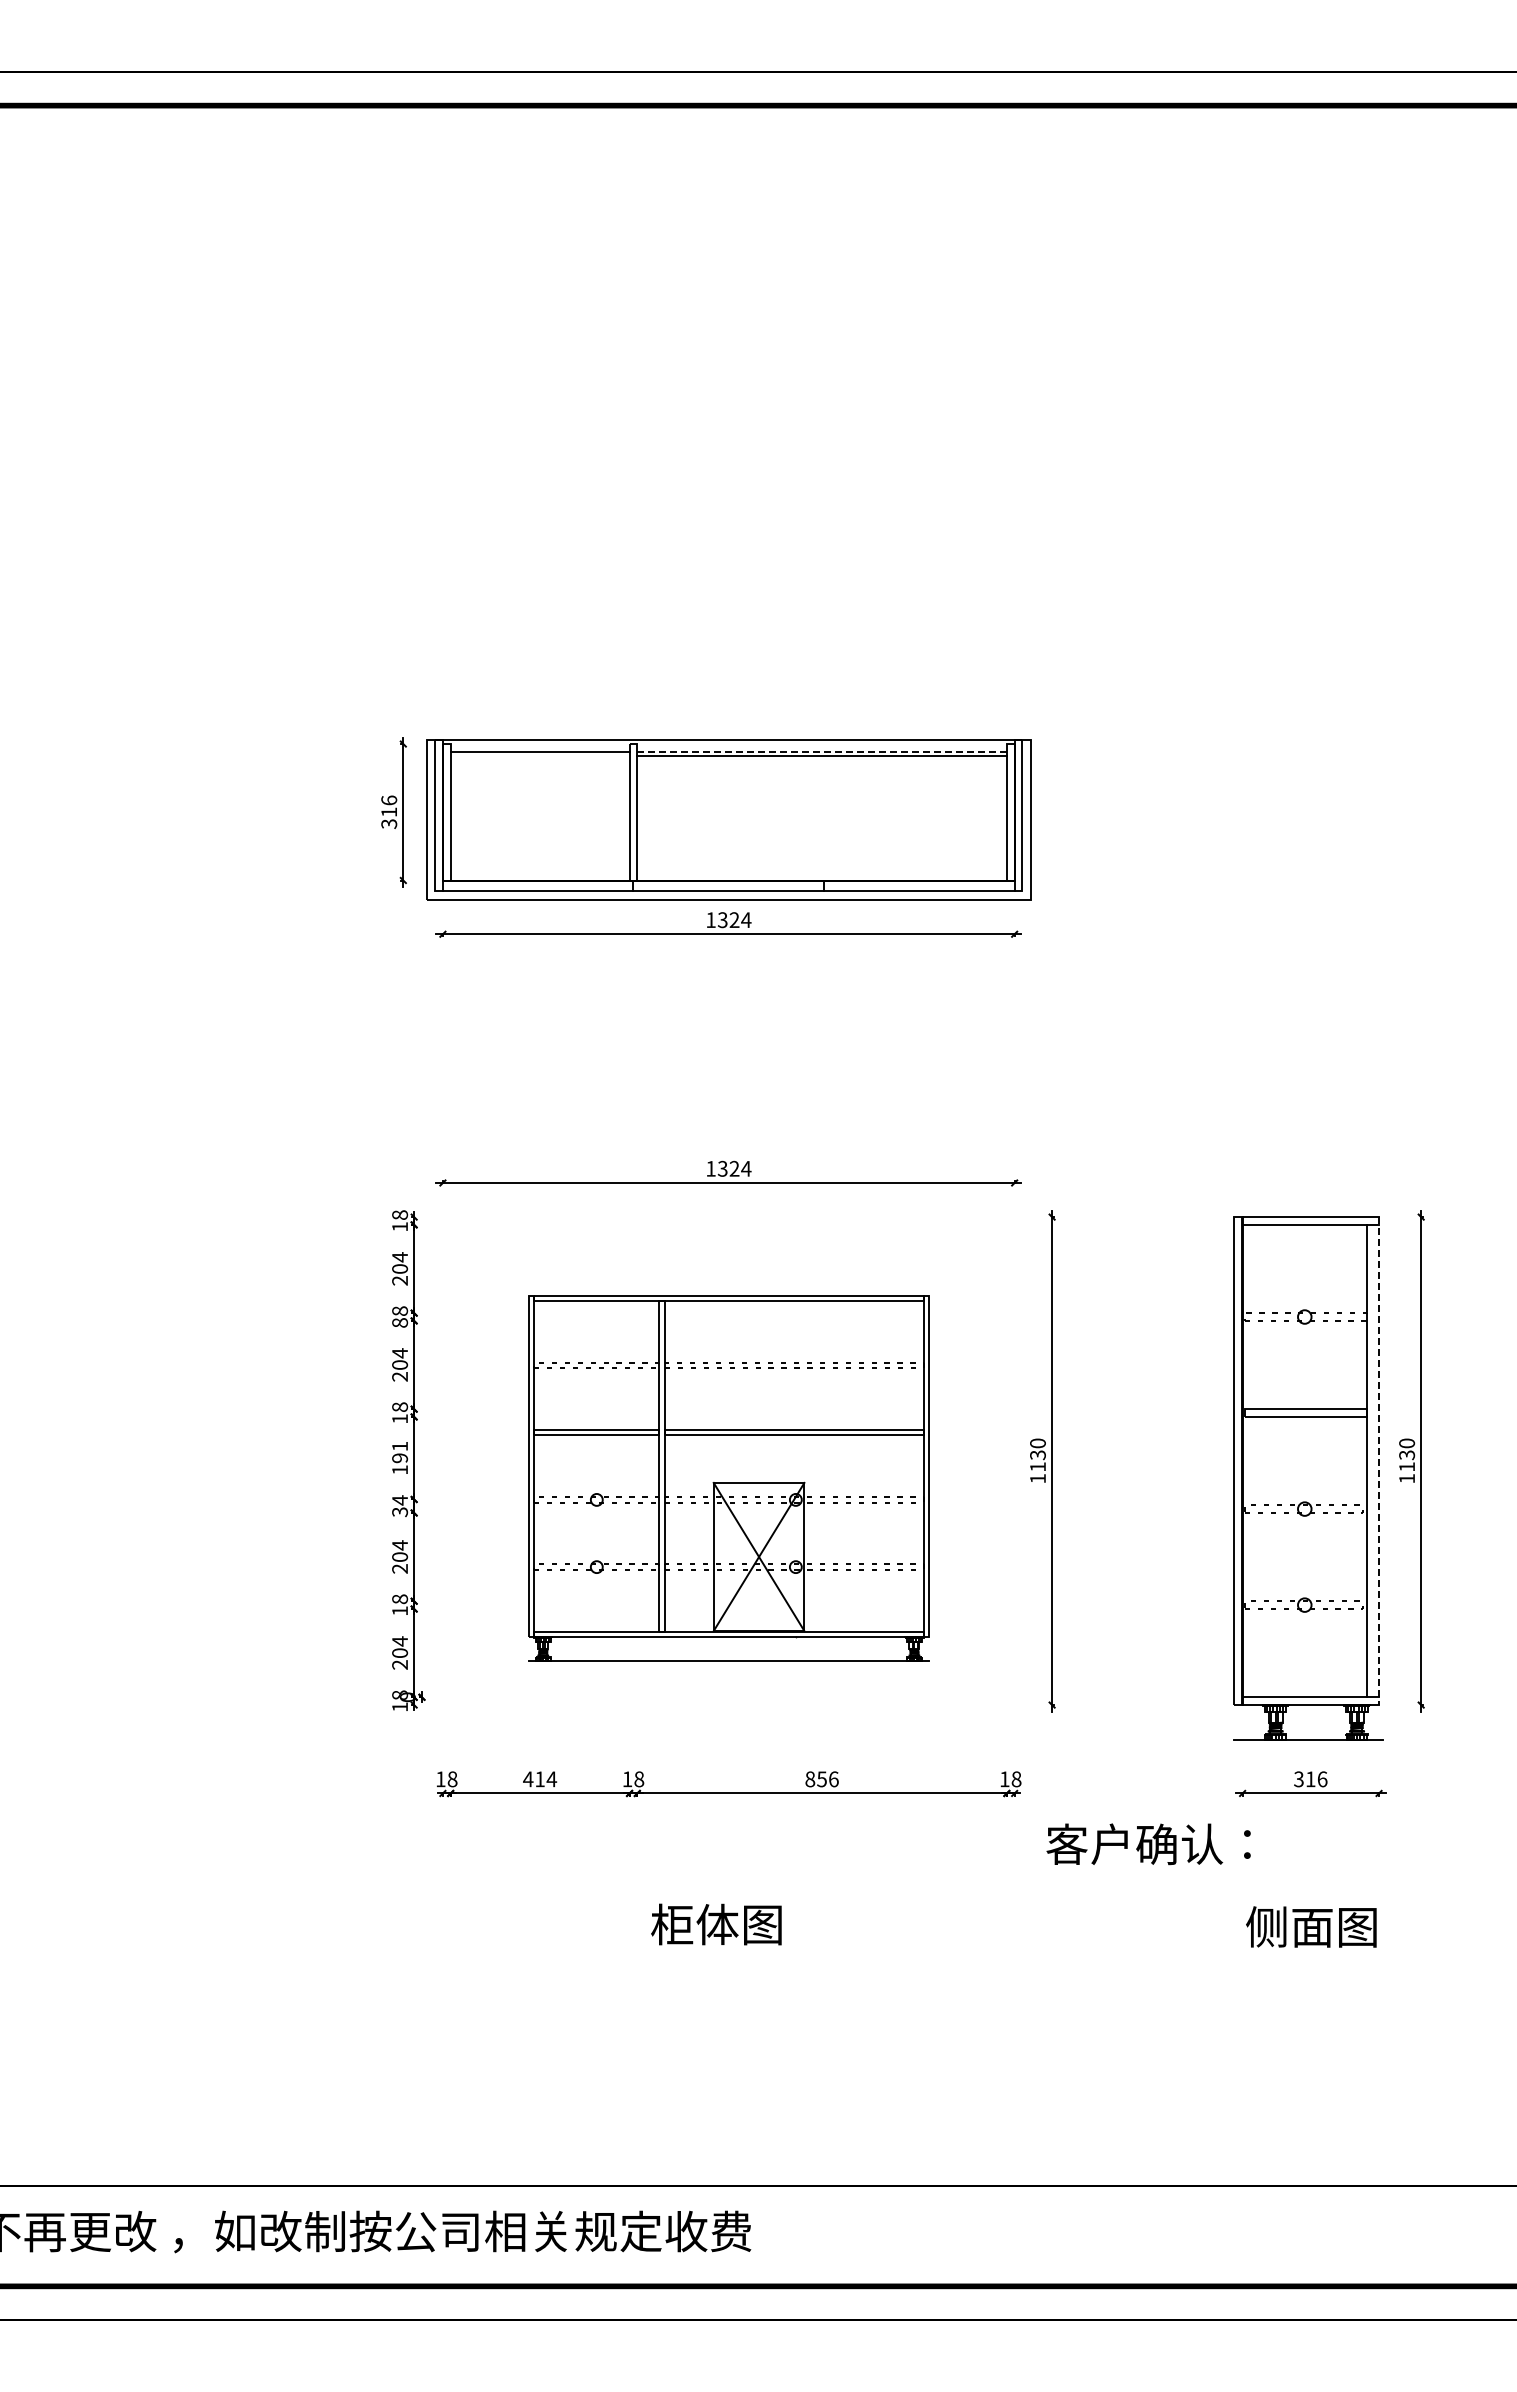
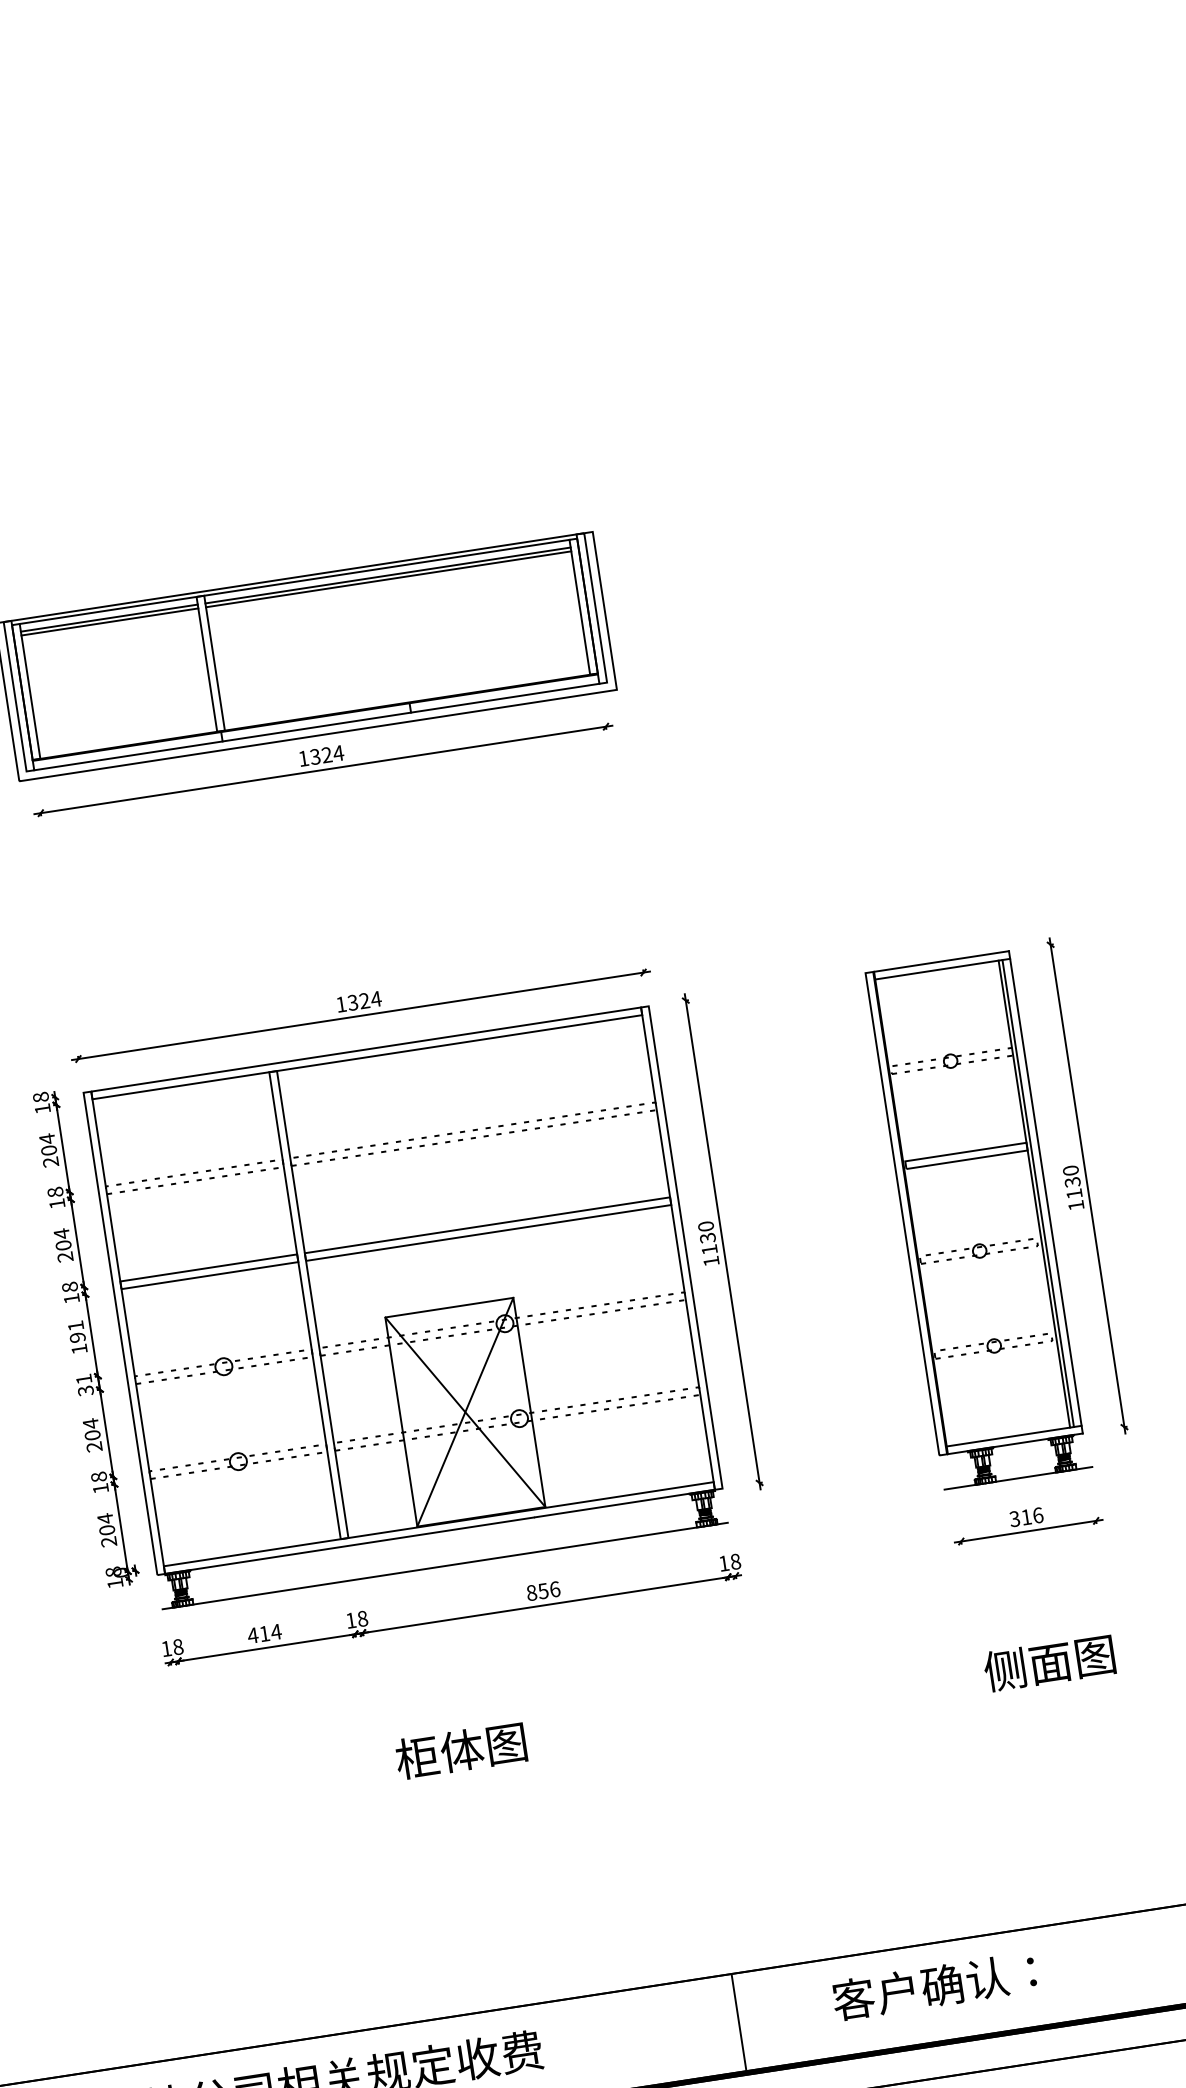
line: (728, 744) -> (294, 582), added
line: (822, 751) -> (388, 575), dashed -> solid
line: (539, 755) -> (109, 621), added
text: (400, 1322) -> (57, 1203), 88 -> 18
line: (1371, 1460) -> (1038, 1192), added
line: (1379, 1461) -> (1046, 1192), dashed -> solid
part: (728, 1478) -> (405, 1307), size x1.43
text: (399, 1500) -> (83, 1379), 34 -> 31
text: (1148, 1844) -> (934, 1986), moved
line: (950, 2236) -> (739, 2023), added

